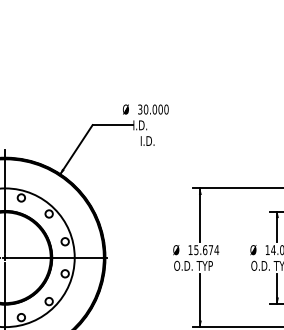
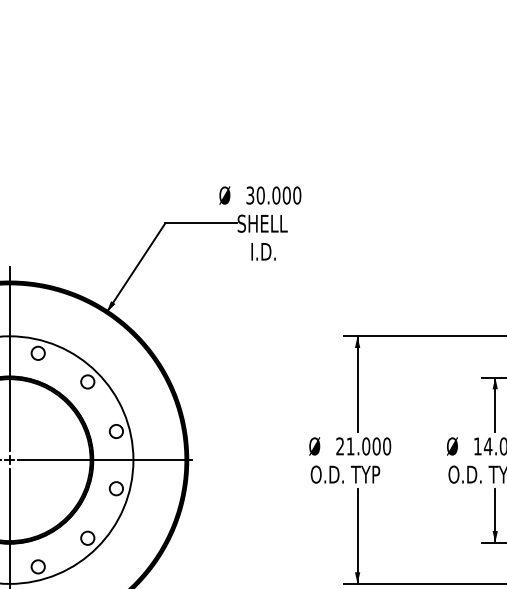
text: (147, 125) -> (263, 223), I.D. -> SHELL
text: (203, 250) -> (363, 447), 15.674 -> 21.000

